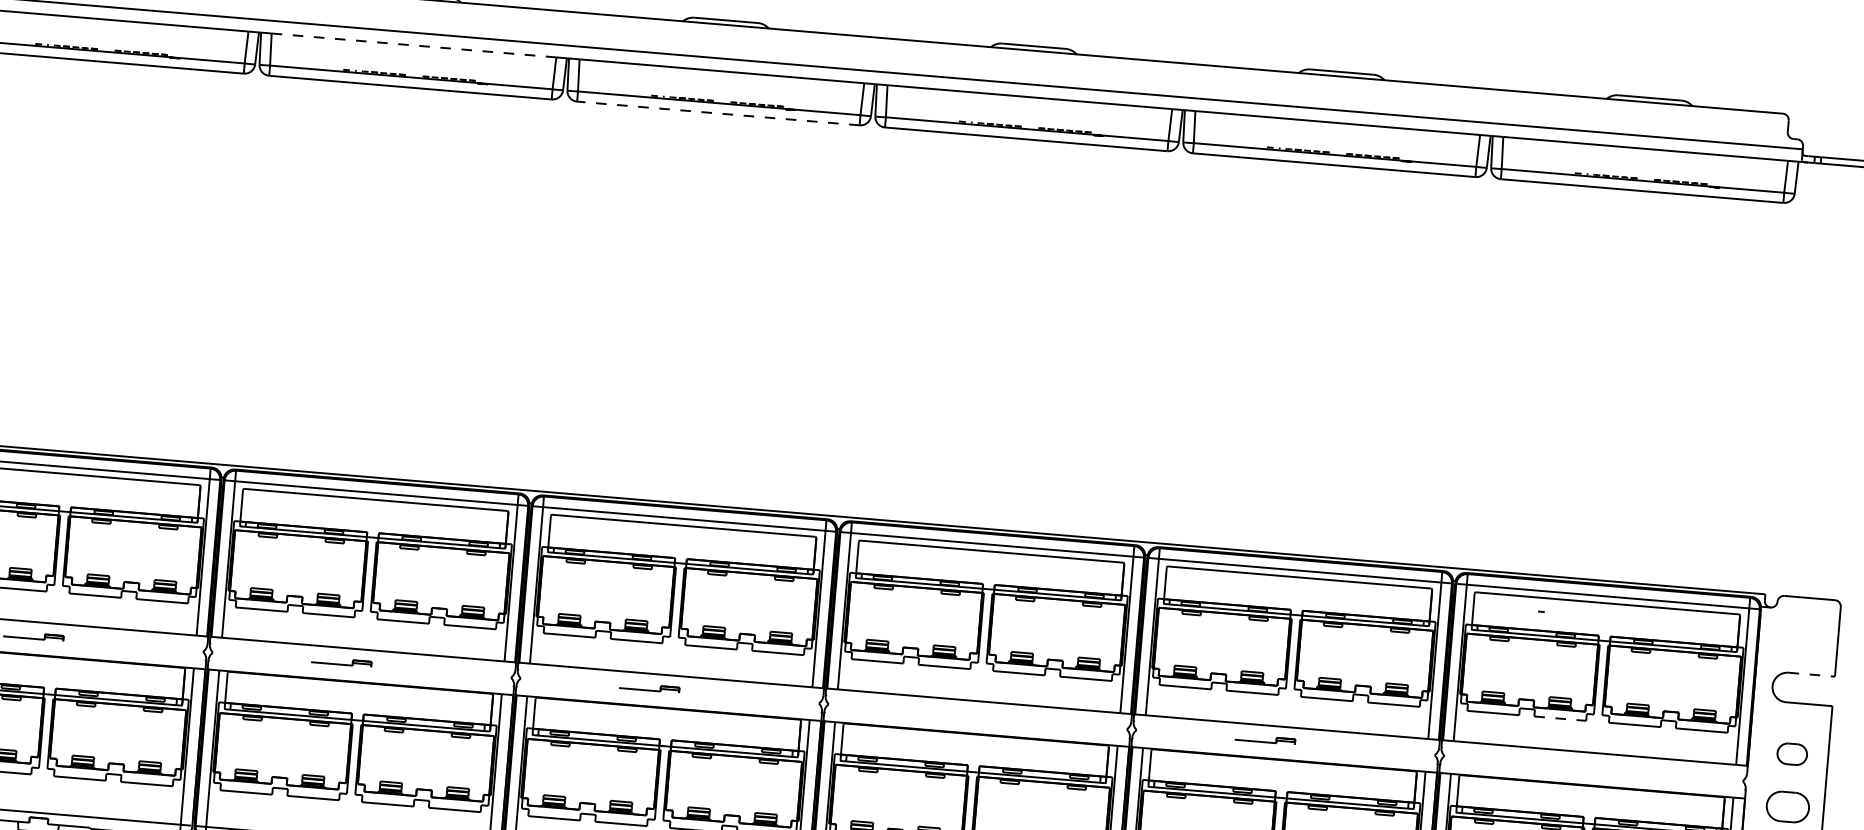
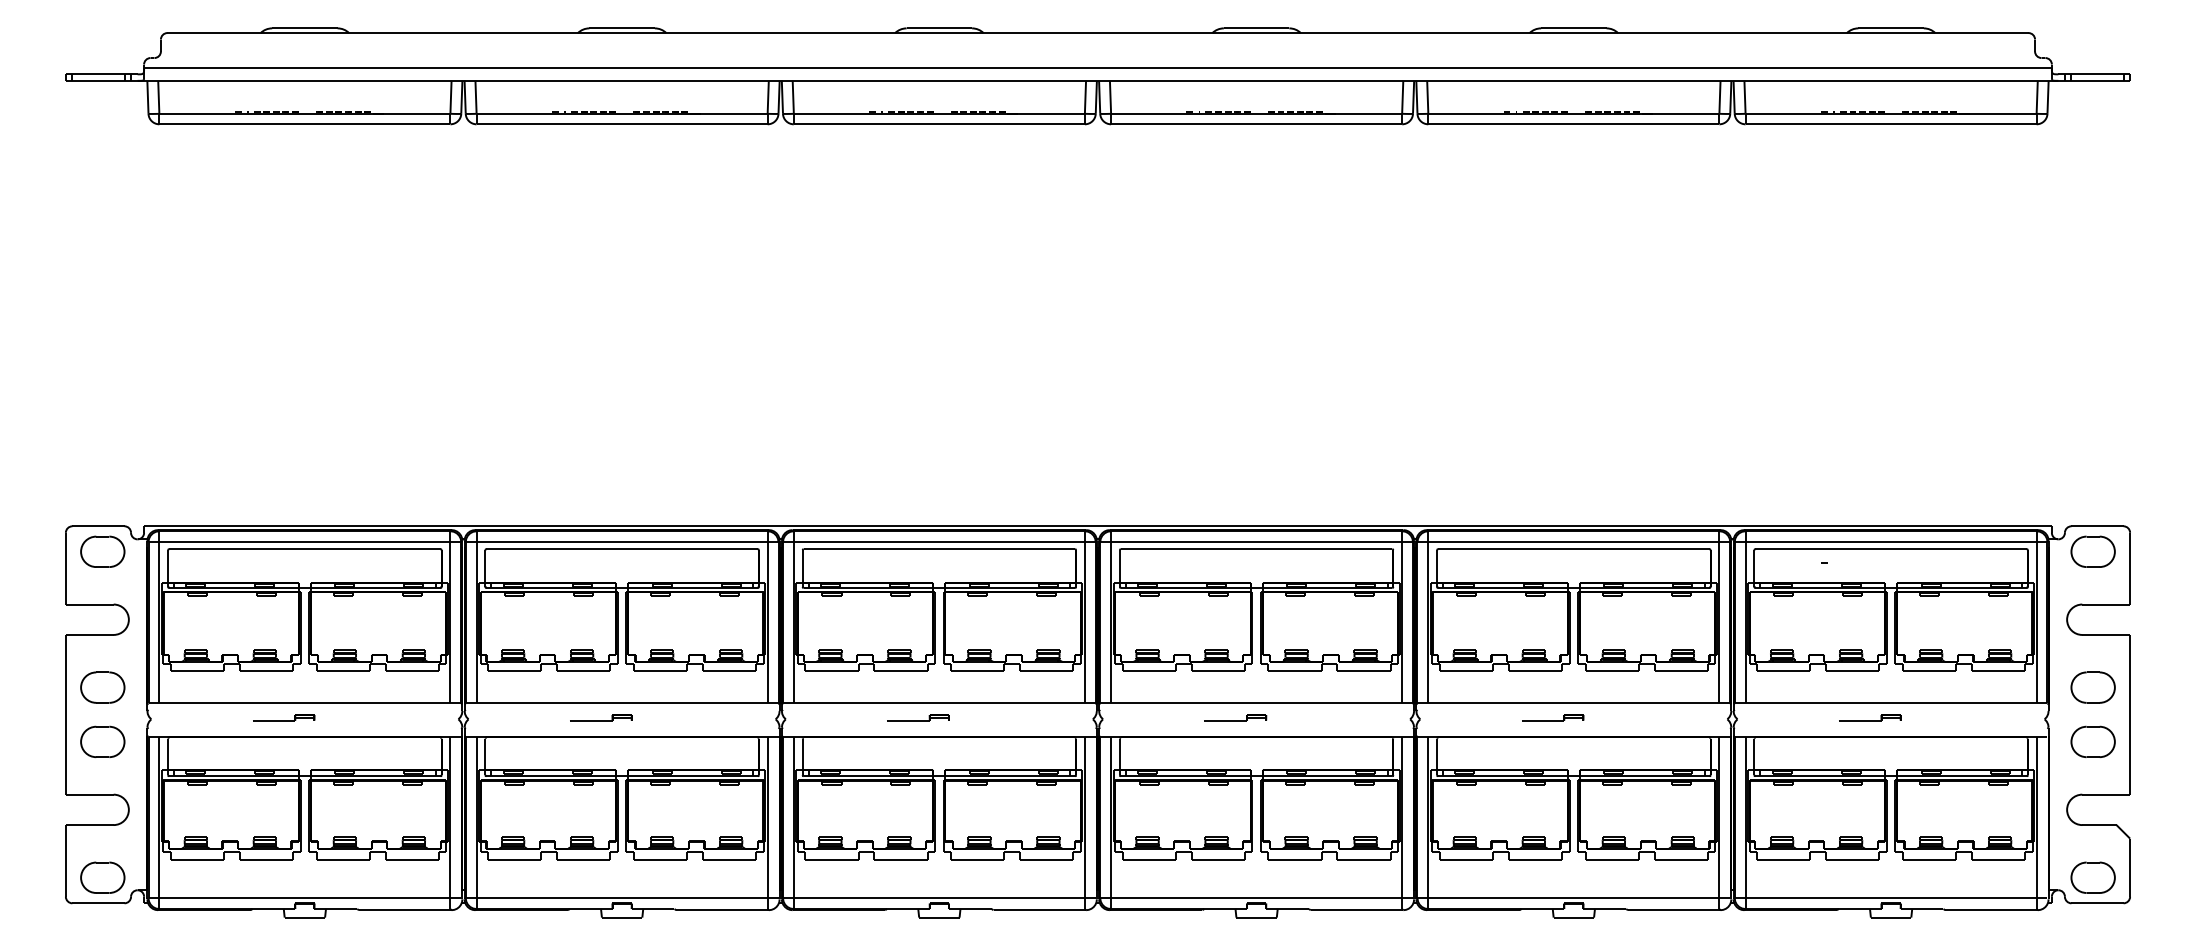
line: (414, 45) -> (622, 80), dashed -> solid
line: (718, 113) -> (939, 124), dashed -> solid
part: (1802, 622) -> (2092, 551), added
line: (1812, 674) -> (2106, 604), dashed -> solid
part: (957, 713) -> (1235, 717), added
line: (1560, 719) -> (1852, 671), dashed -> solid
part: (1791, 754) -> (2092, 687), size x1.43
part: (1573, 765) -> (1870, 717), added

